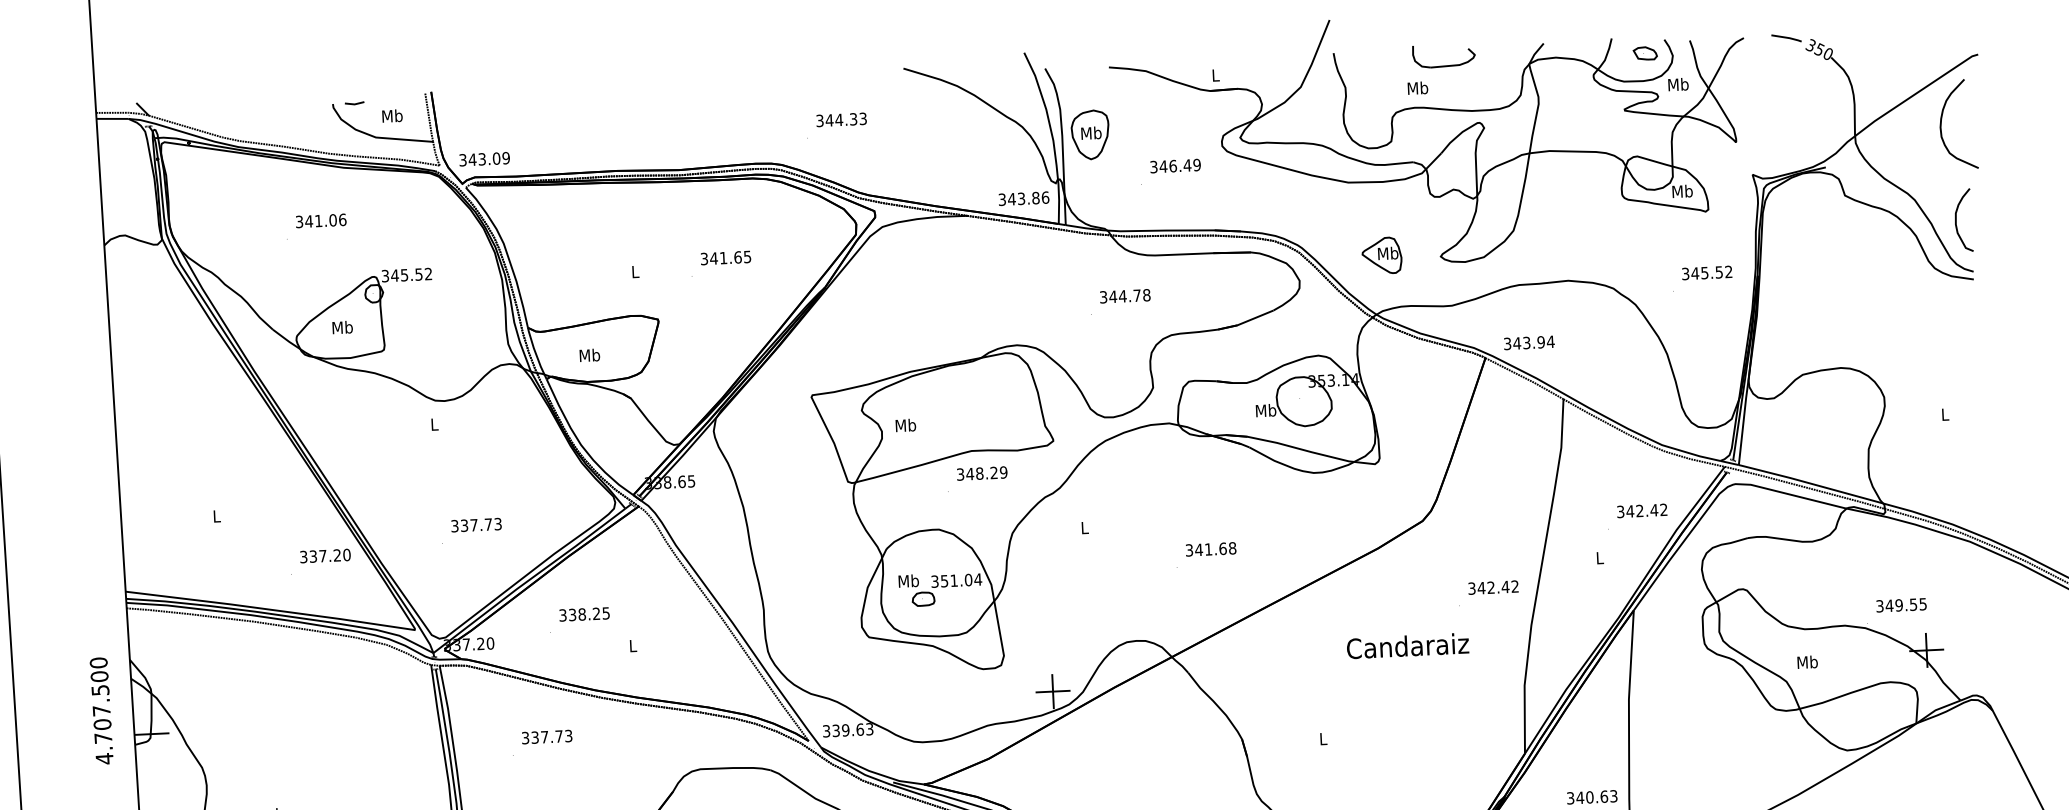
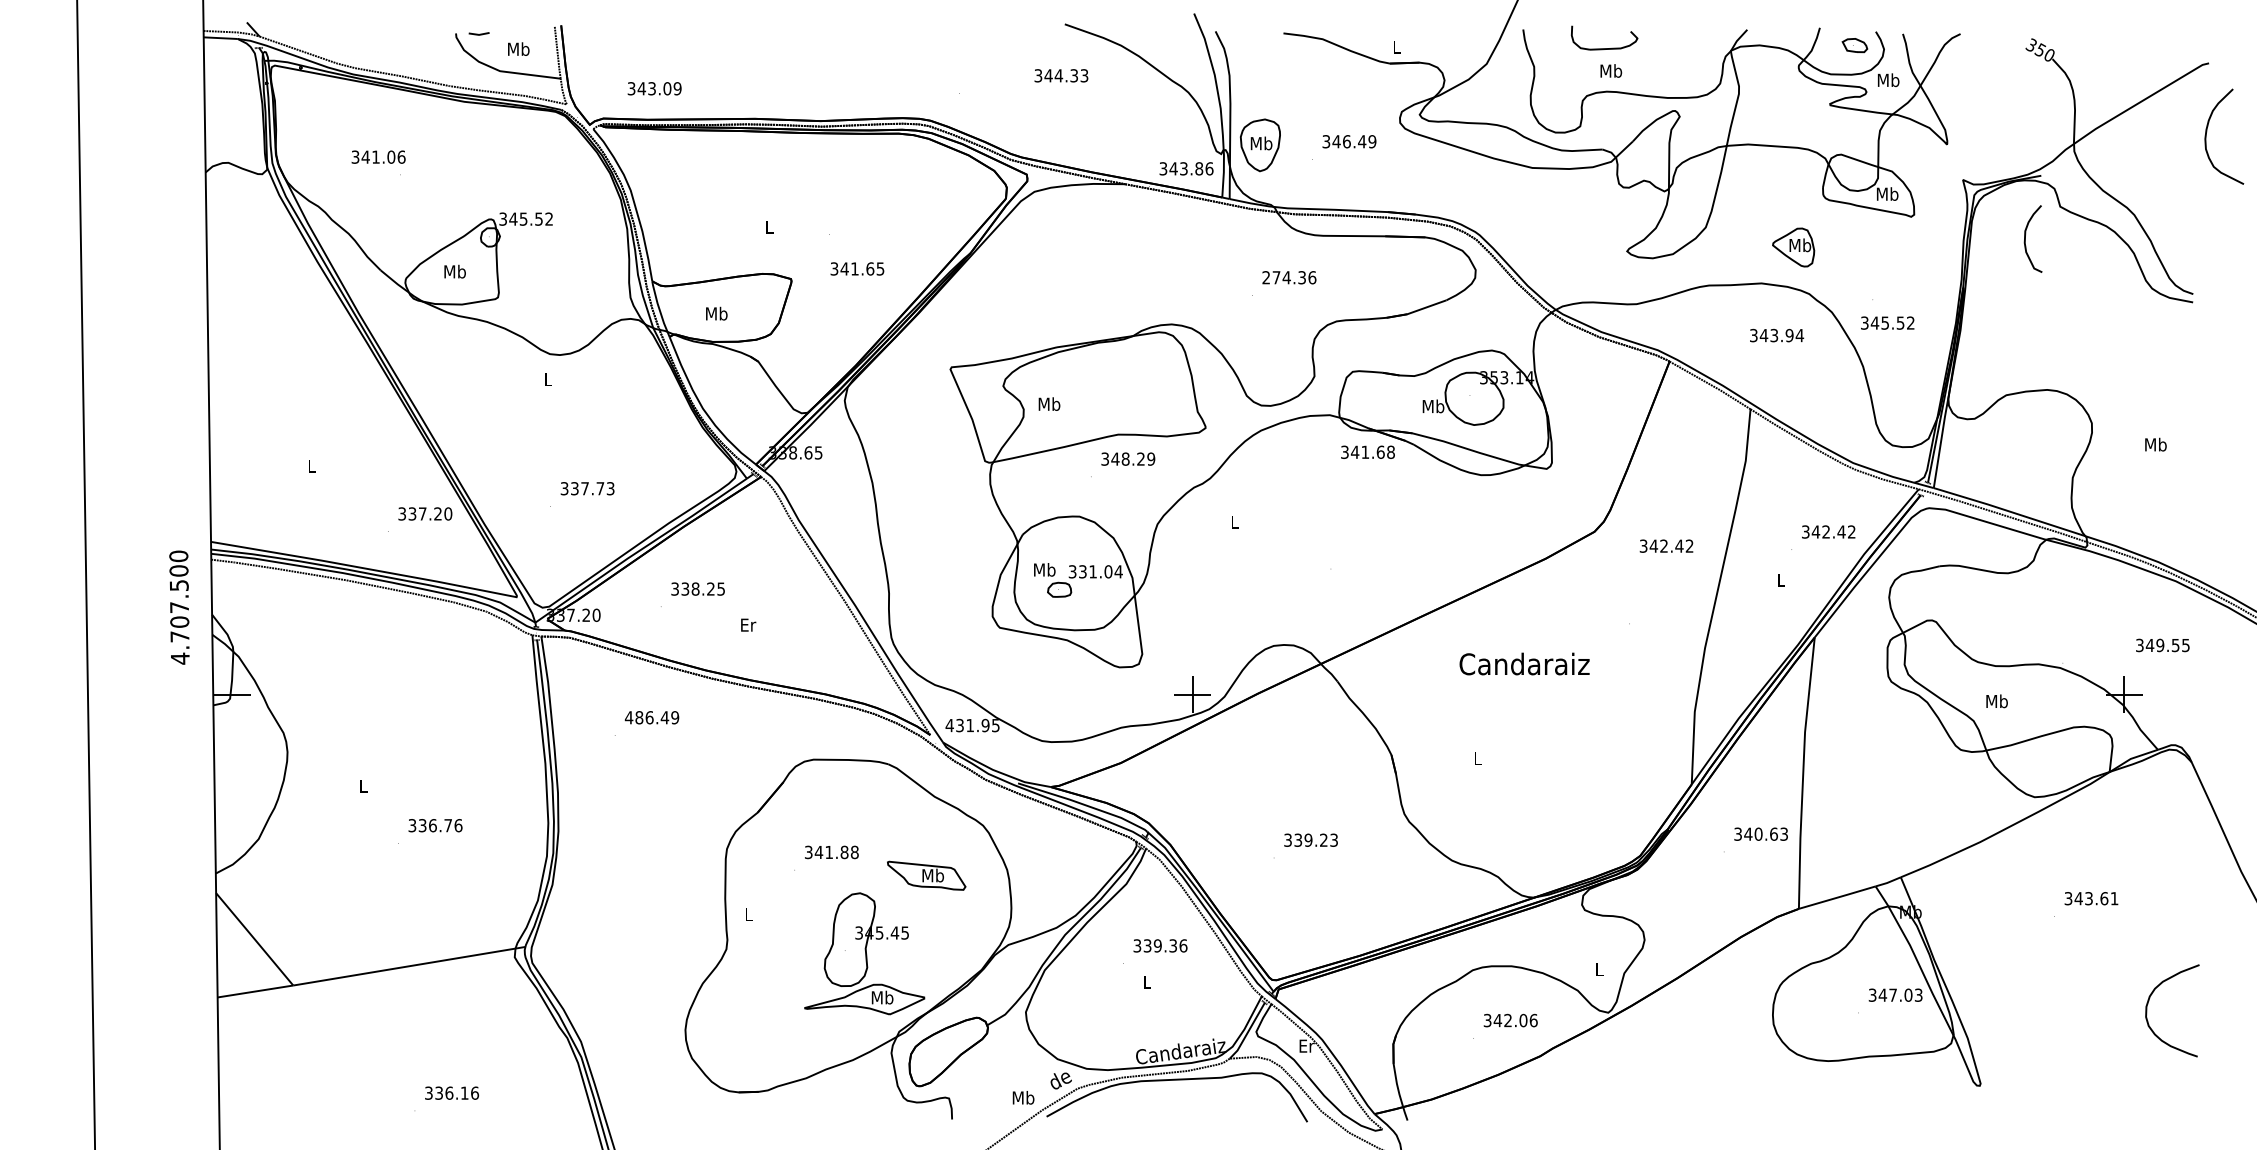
line: (1786, 38) -> (2005, 36), removed
part: (1444, 65) -> (1604, 48), moved
text: (841, 119) -> (1061, 75), moved
curve: (1942, 120) -> (2207, 131), moved
part: (1089, 135) -> (1259, 145), moved
text: (484, 158) -> (654, 88), moved
text: (321, 220) -> (378, 156), moved
curve: (1956, 220) -> (2025, 238), moved
part: (1381, 255) -> (1793, 247), moved
text: (725, 257) -> (857, 268), moved
text: (1706, 272) -> (1887, 322), moved
text: (1125, 296) -> (1289, 277), 344.78 -> 274.36
text: (1529, 342) -> (1777, 335), moved
text: (1944, 414) -> (2155, 444), L -> Mb
text: (1210, 548) -> (1367, 451), moved
text: (944, 580) -> (1082, 571), 351.04 -> 331.04
text: (1493, 586) -> (1666, 545), moved
text: (1901, 605) -> (2162, 645), moved
text: (633, 645) -> (748, 624), L -> Er
text: (1407, 645) -> (1524, 663), moved
text: (101, 710) -> (179, 607), moved
text: (847, 730) -> (972, 725), 339.63 -> 431.95
text: (546, 736) -> (651, 717), 337.73 -> 486.49

